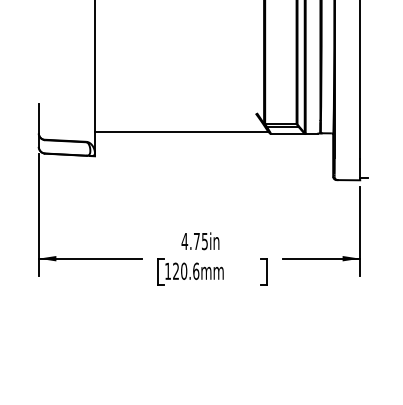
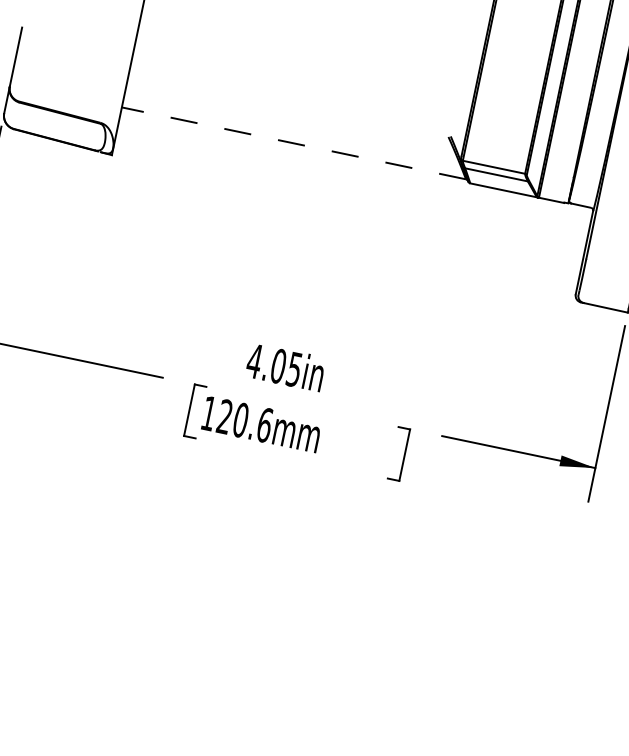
line: (181, 132) -> (293, 143), solid -> dashed
text: (196, 241) -> (277, 366), 4.75in -> 4.05in

